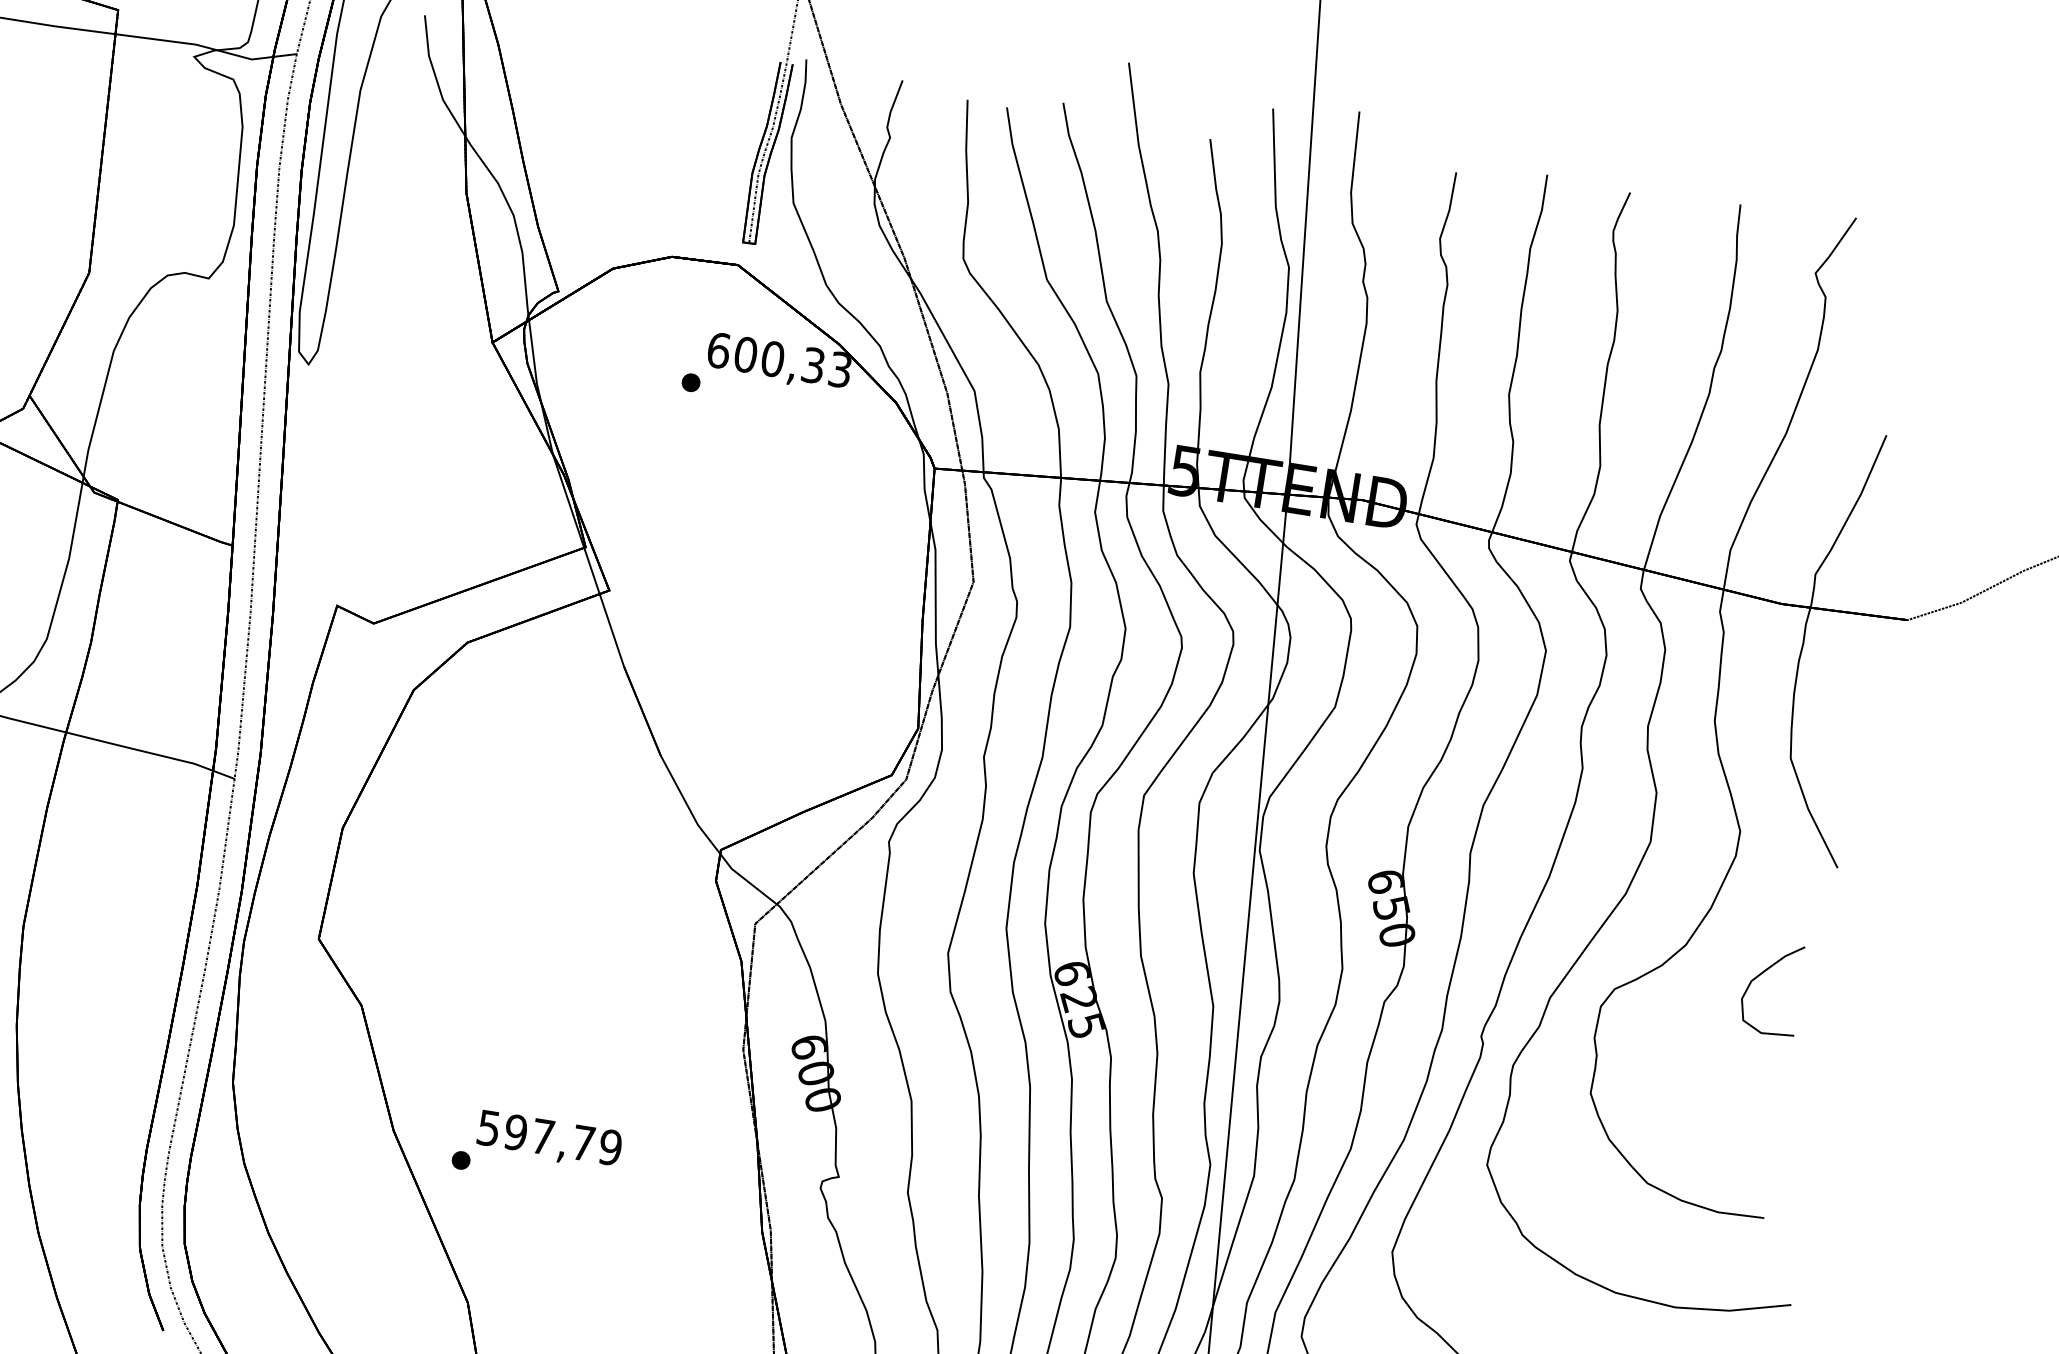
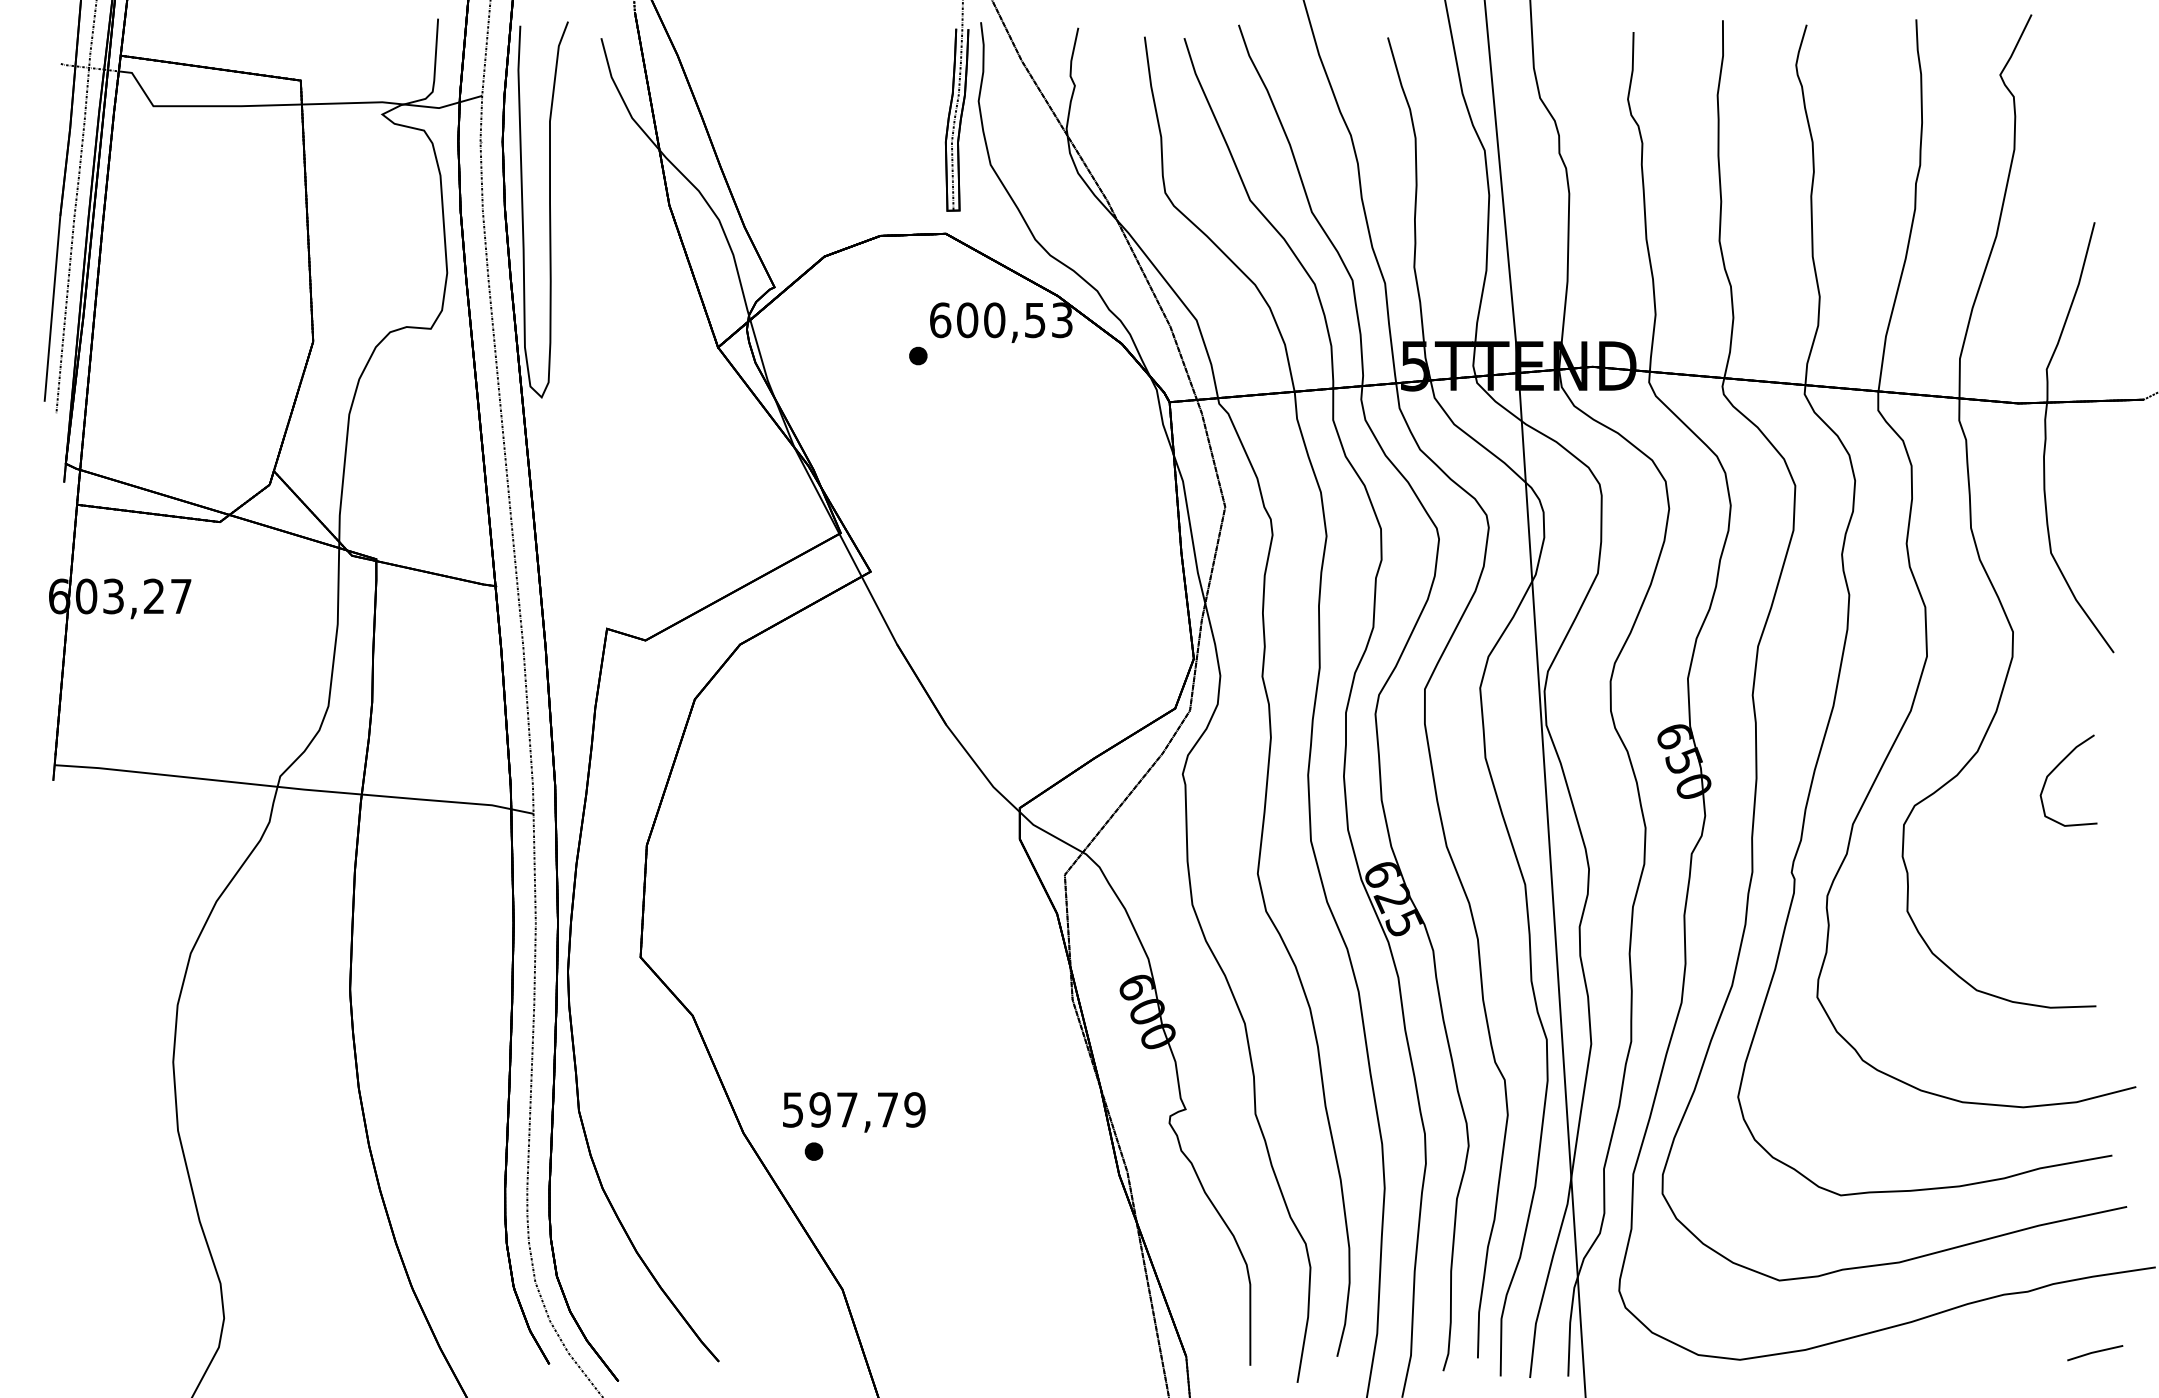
text: (813, 364) -> (1035, 319), 600,33 -> 600,53
text: (549, 1140) -> (854, 1112), moved

